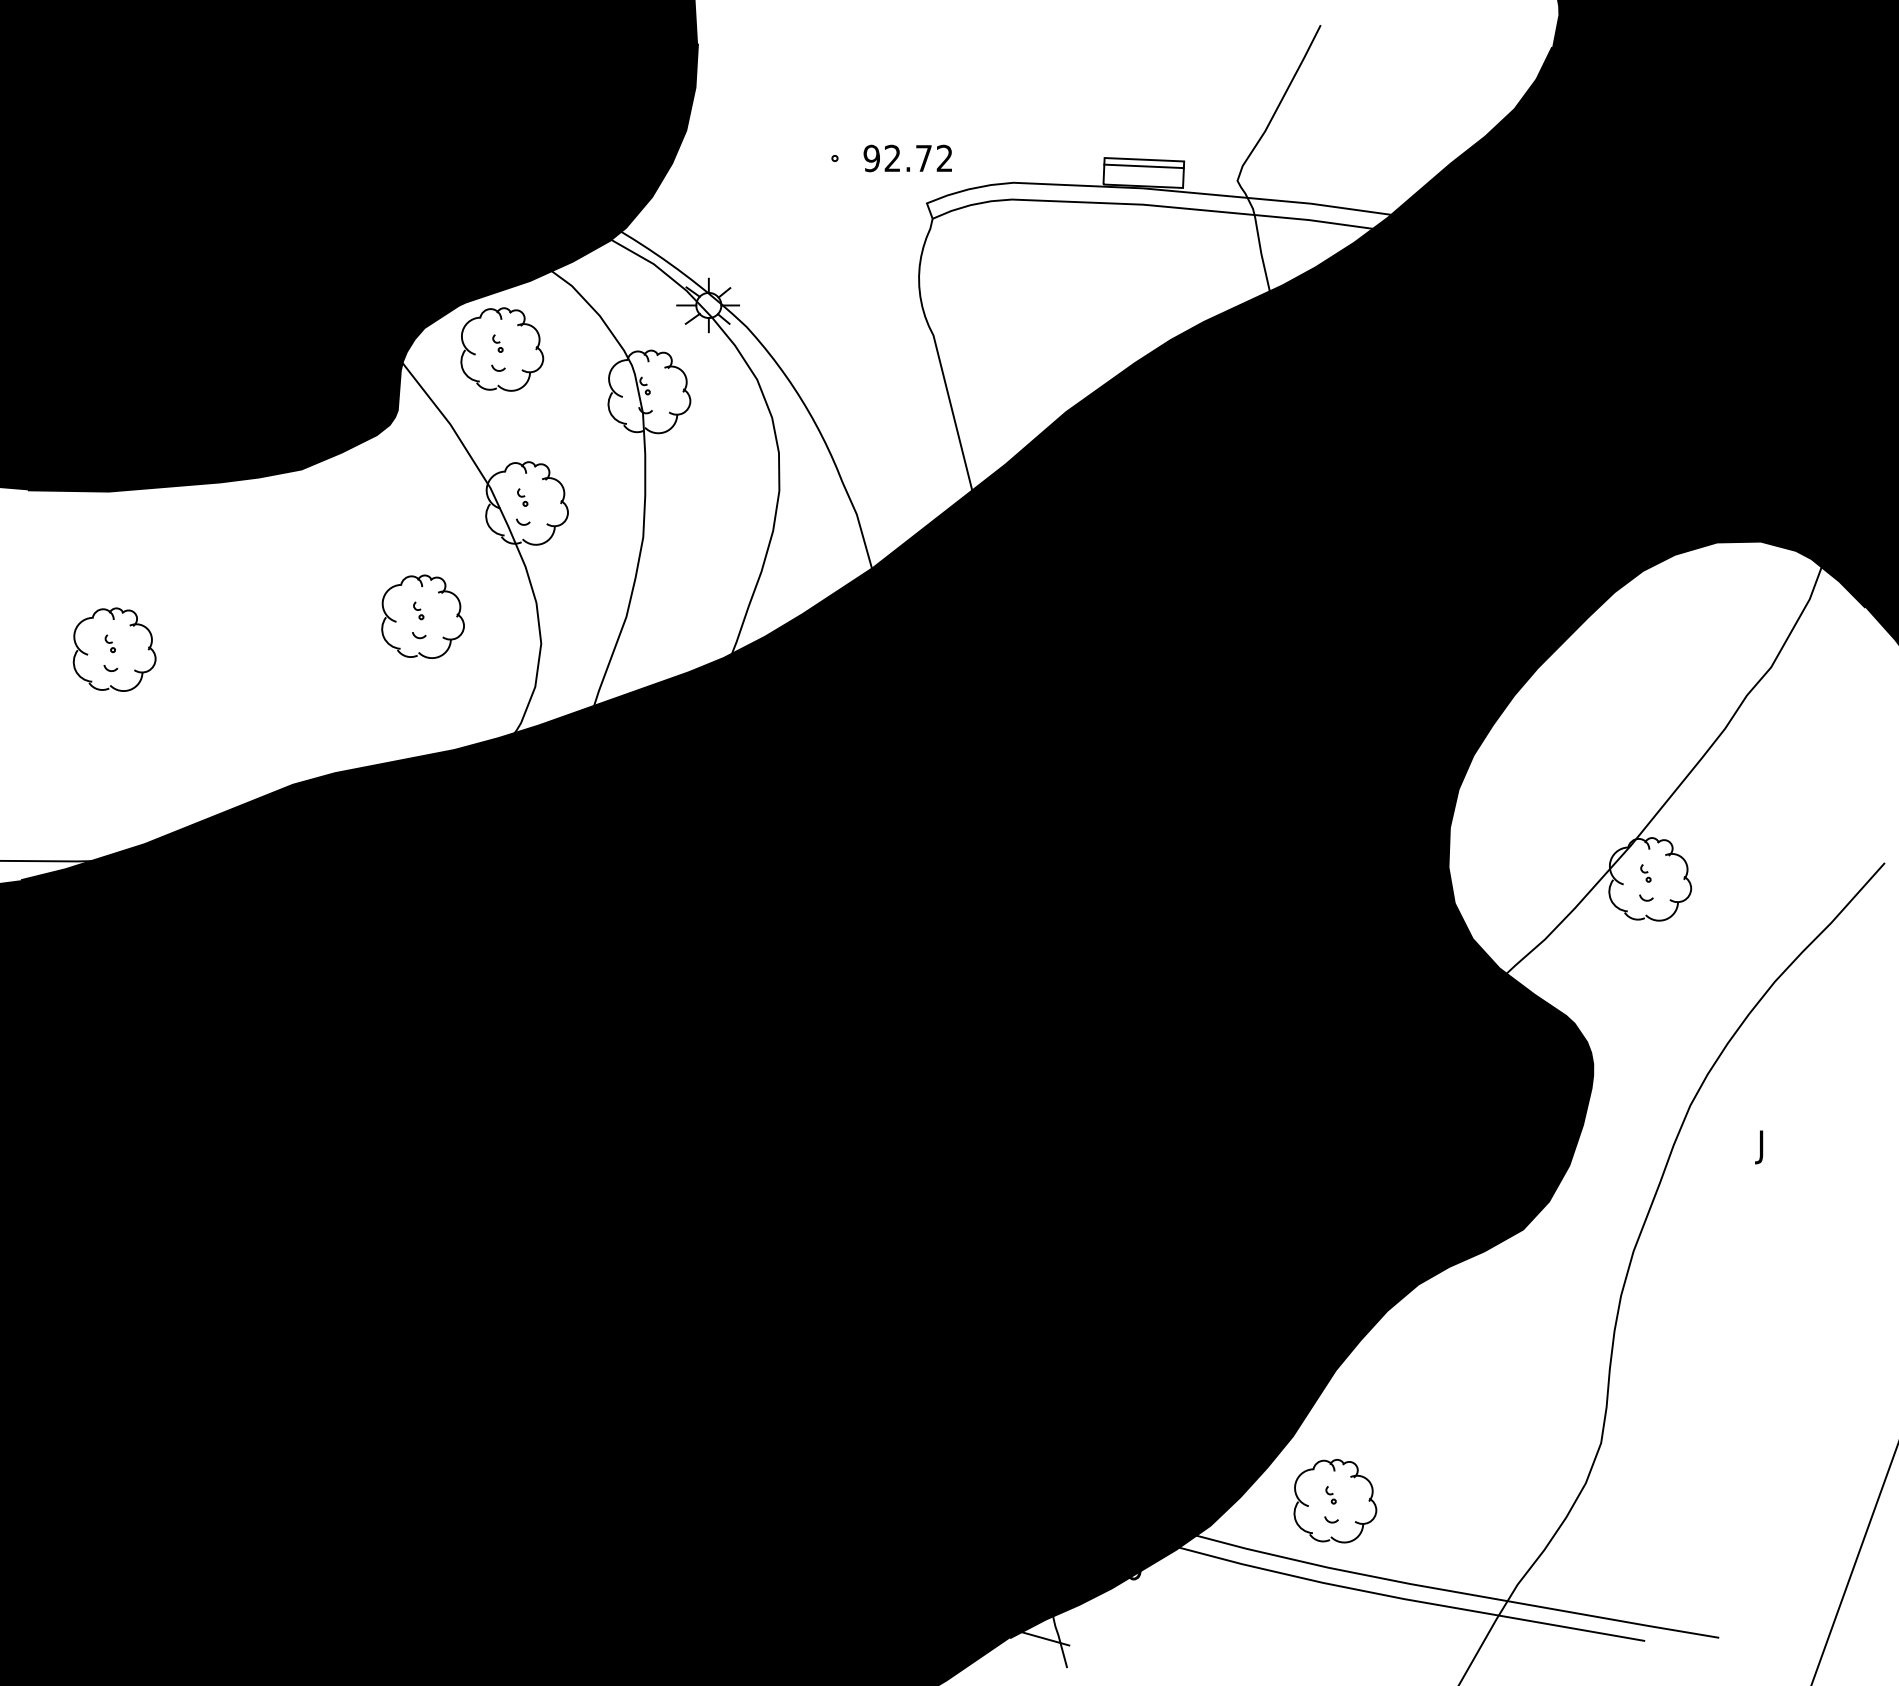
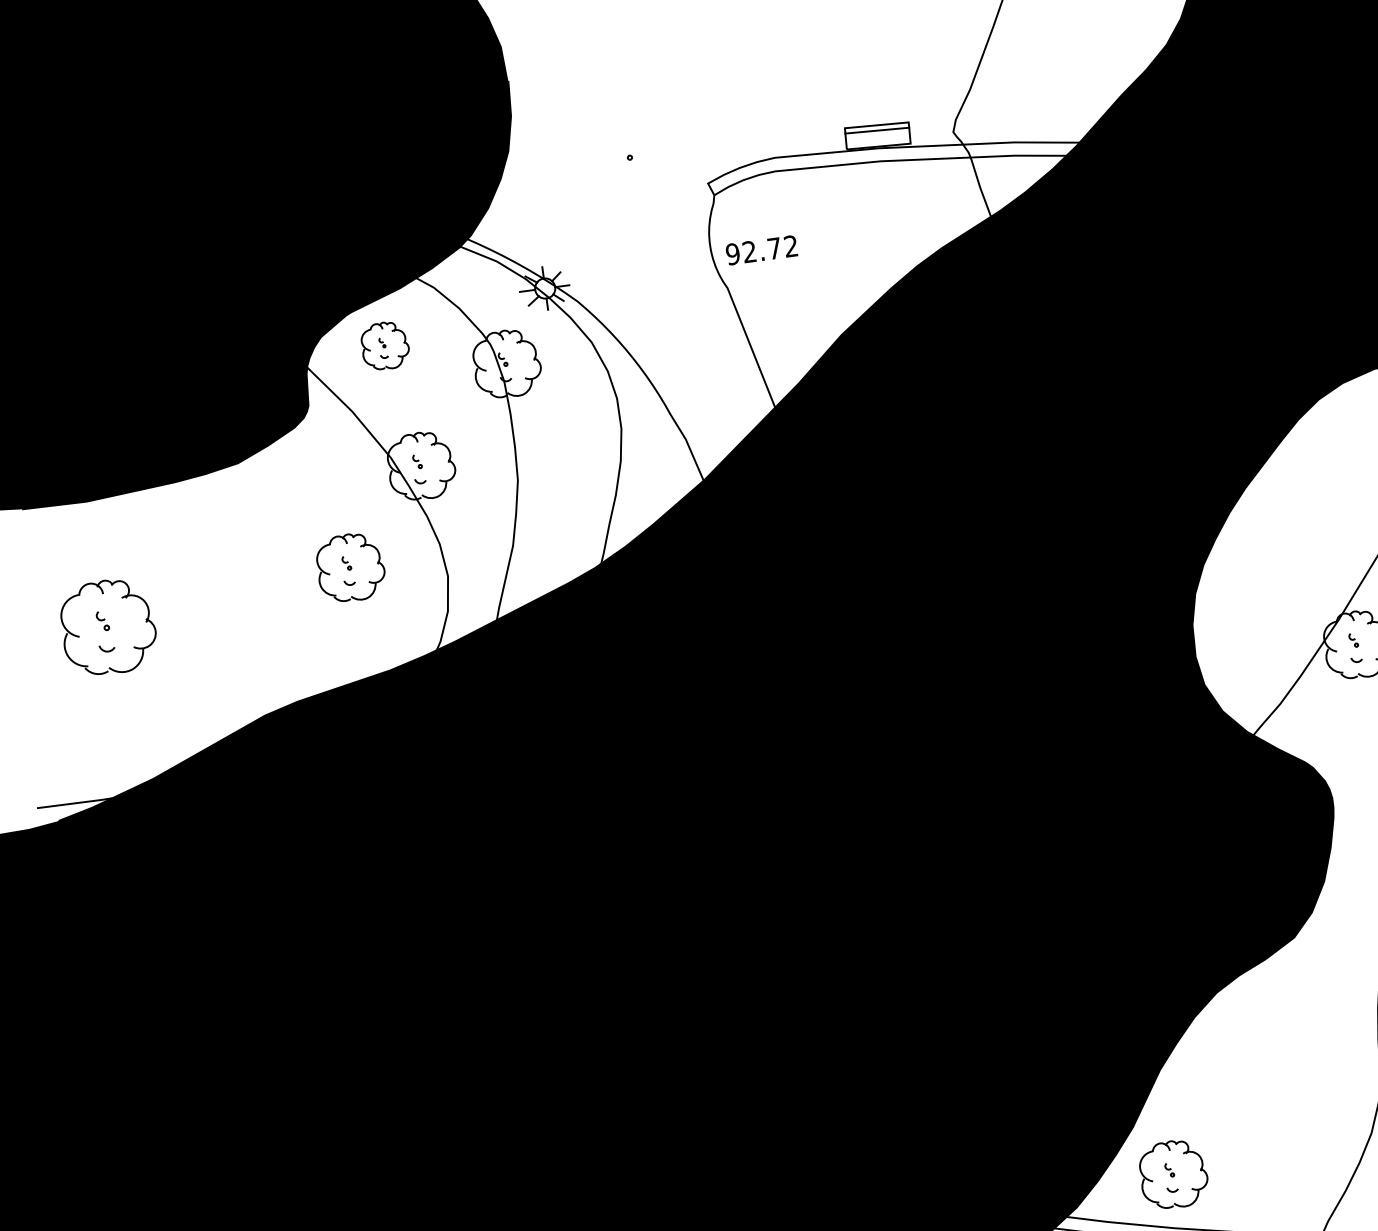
text: (907, 158) -> (761, 250), moved
part: (502, 349) -> (385, 345), size x0.7
part: (114, 649) -> (108, 626), size x1.4

